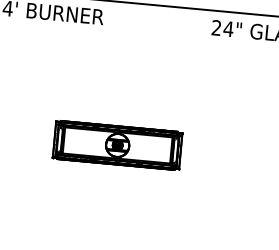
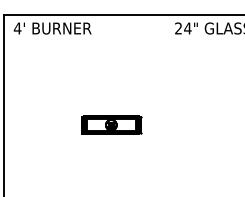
part: (118, 144) -> (111, 124), size x0.6

